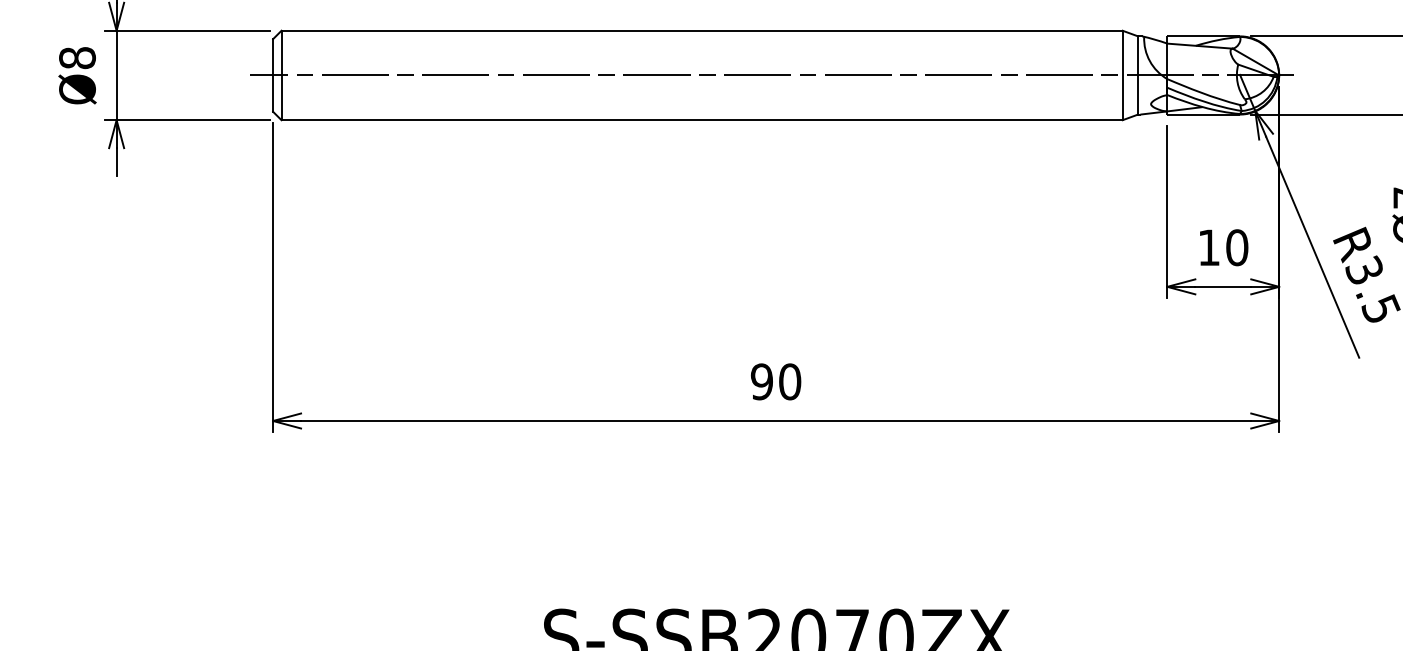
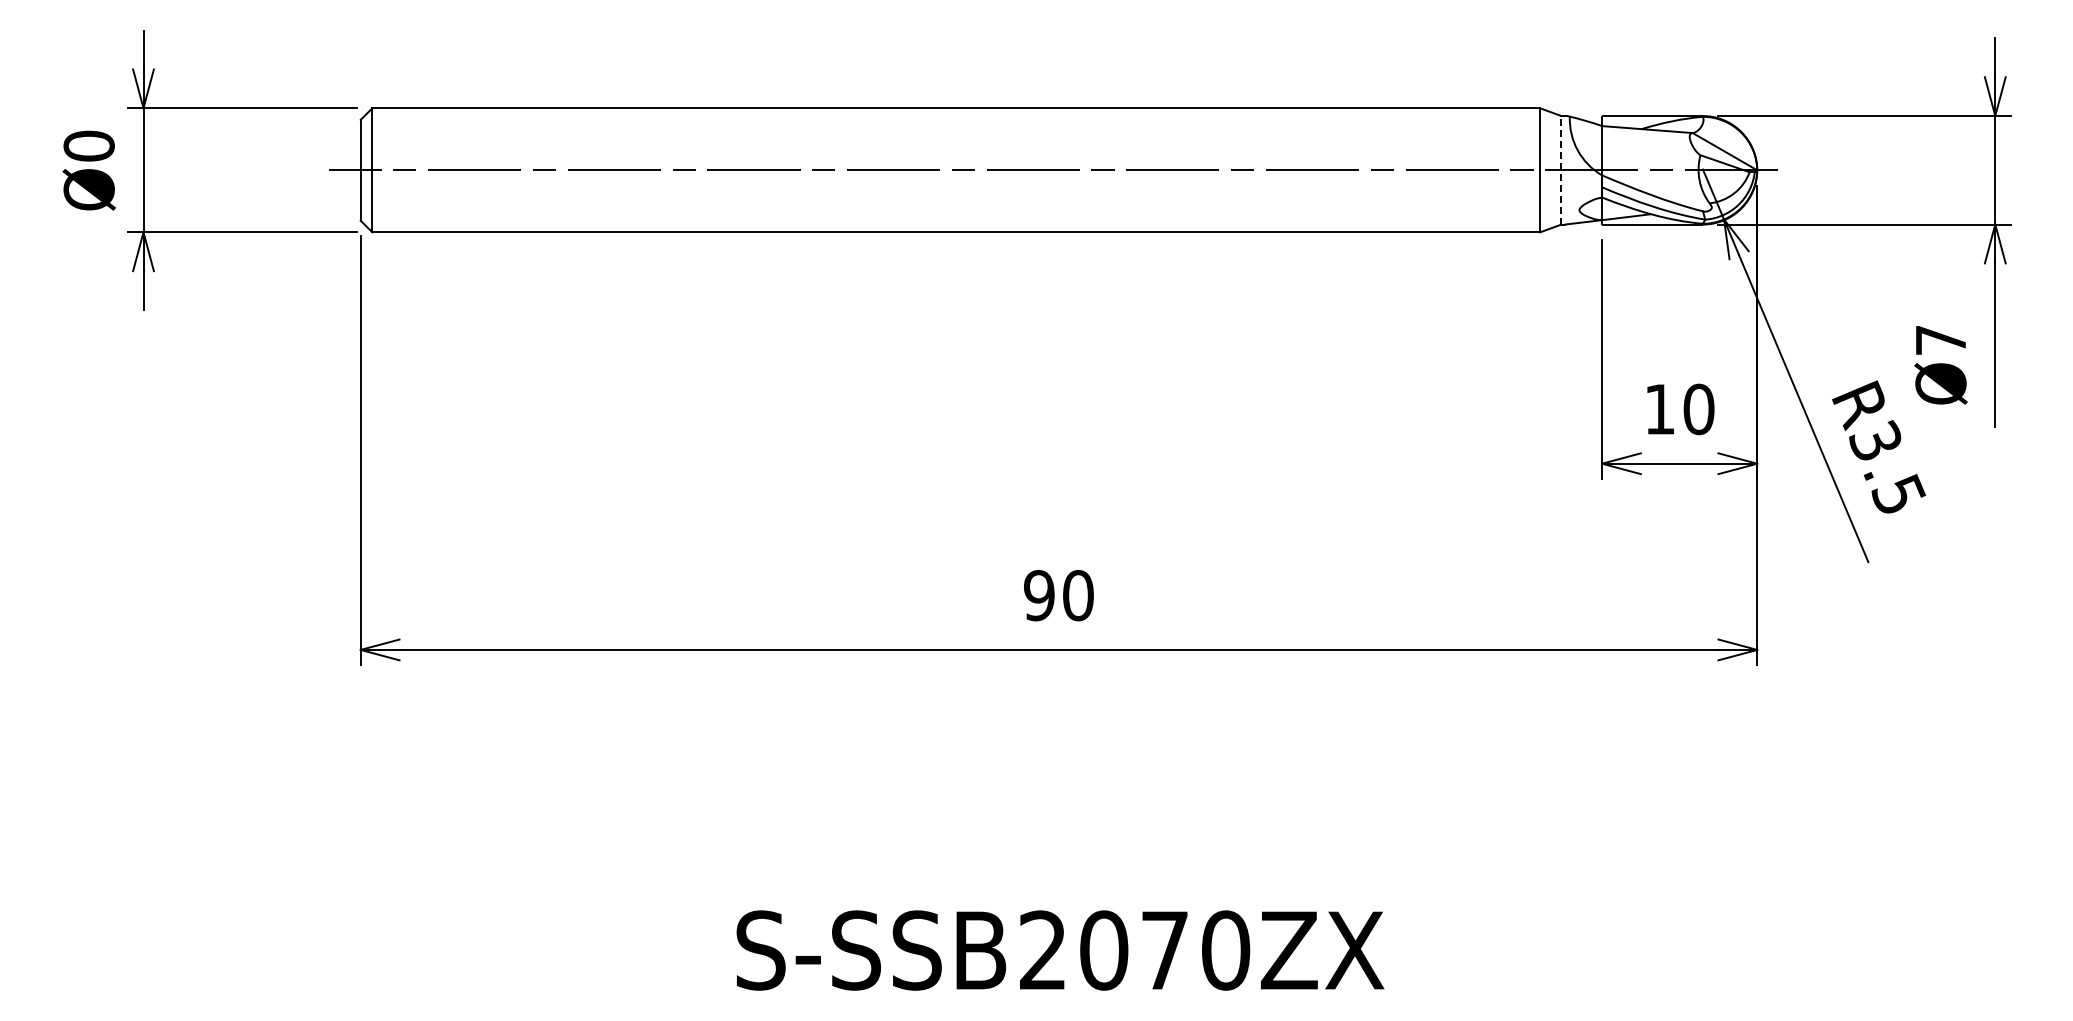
text: (77, 57) -> (88, 145), Ø8 -> Ø0
line: (1138, 74) -> (1561, 169), solid -> dashed

